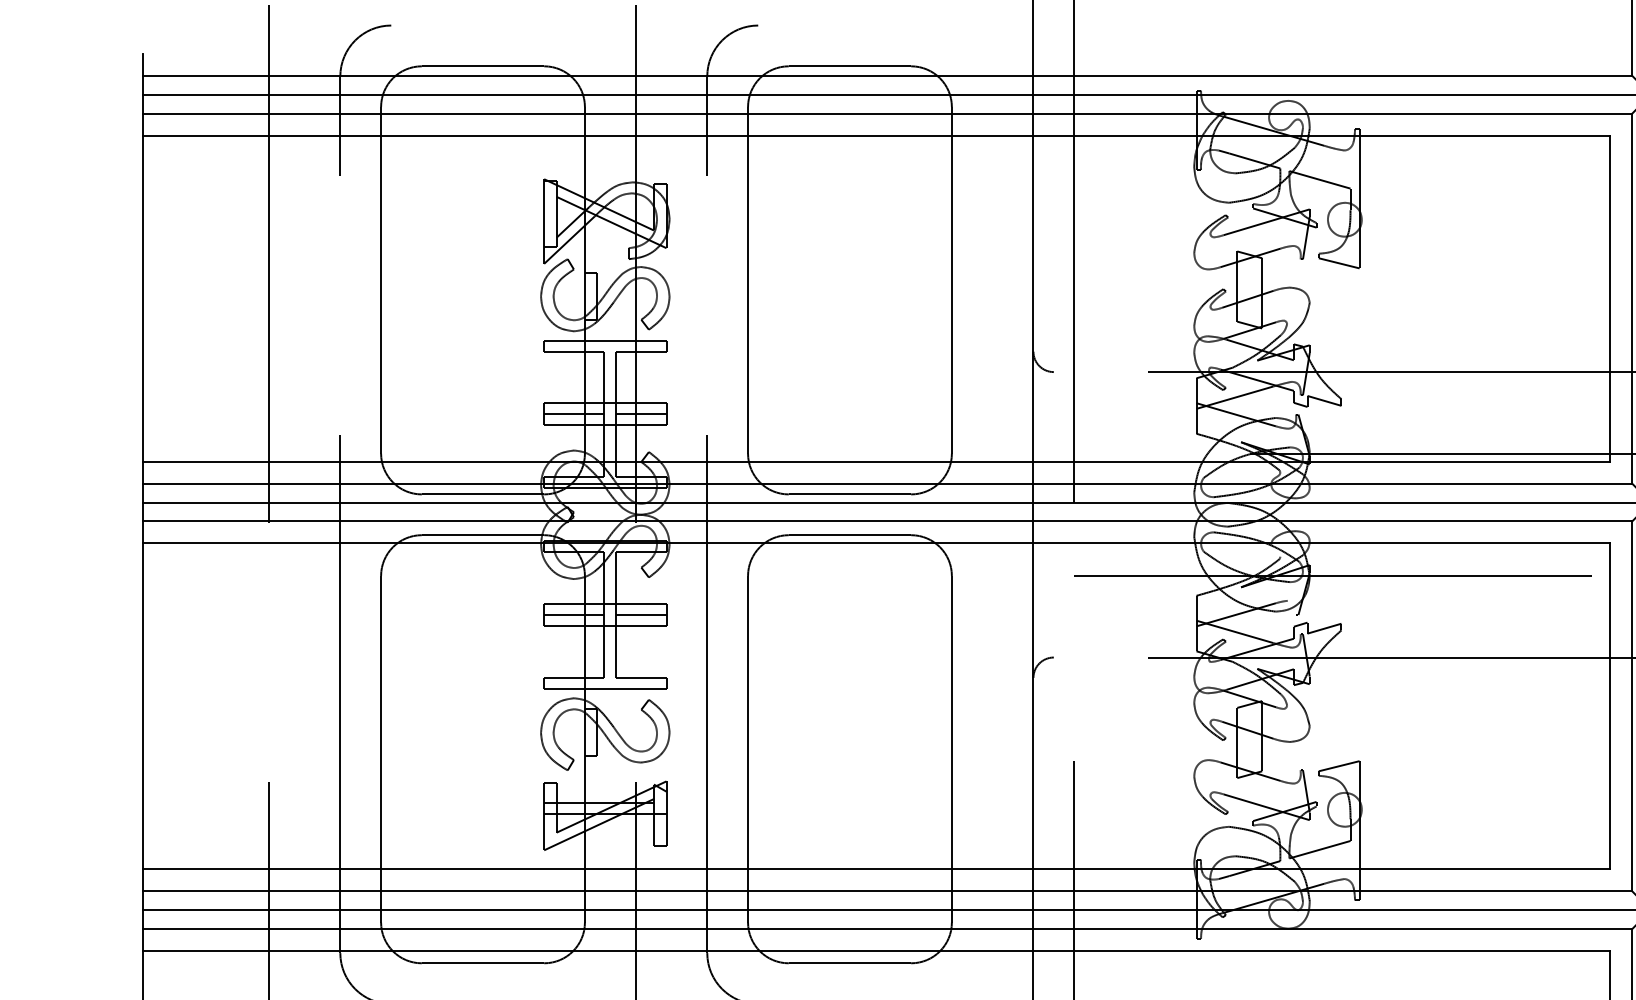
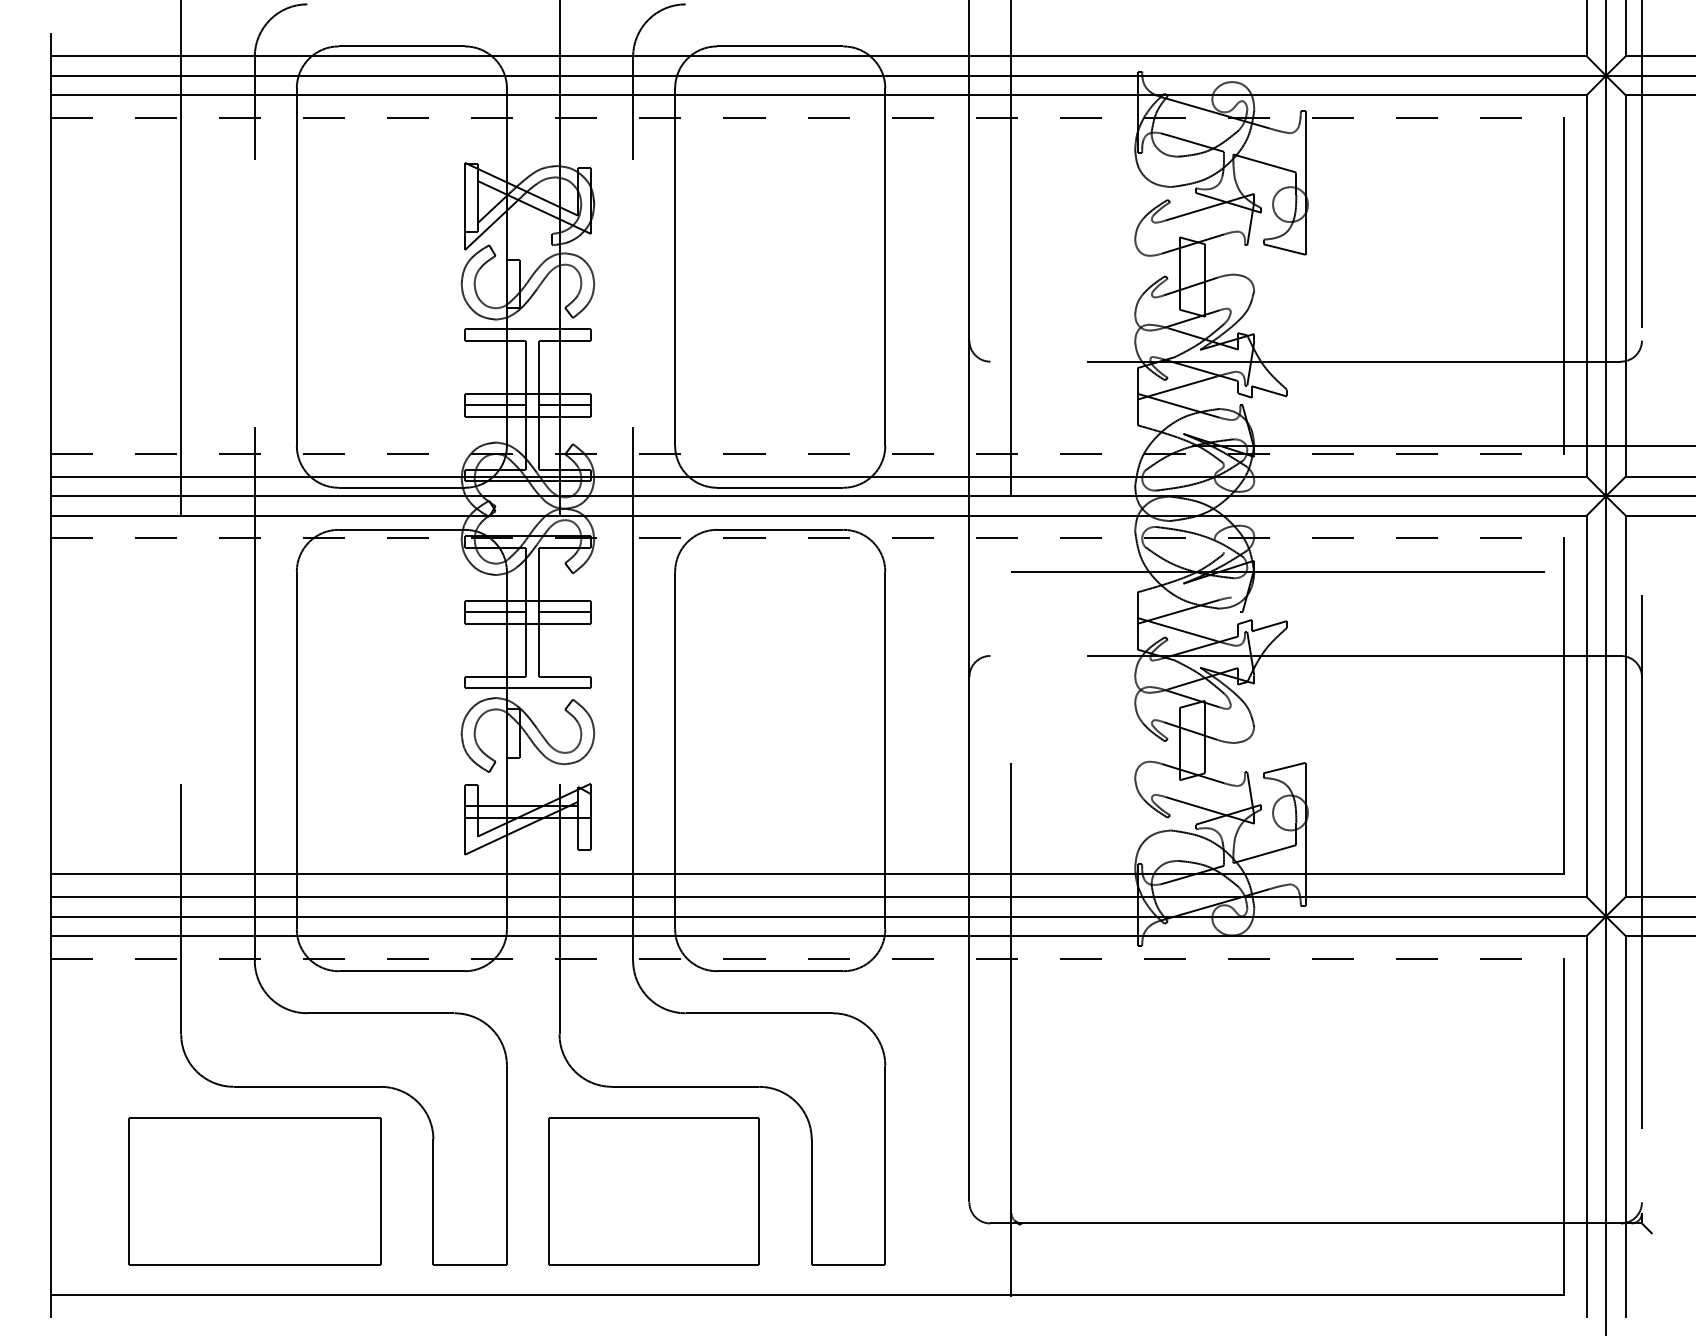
line: (876, 135) -> (807, 117), solid -> dashed
line: (876, 462) -> (807, 454), solid -> dashed
line: (876, 543) -> (807, 538), solid -> dashed
line: (876, 950) -> (807, 958), solid -> dashed

